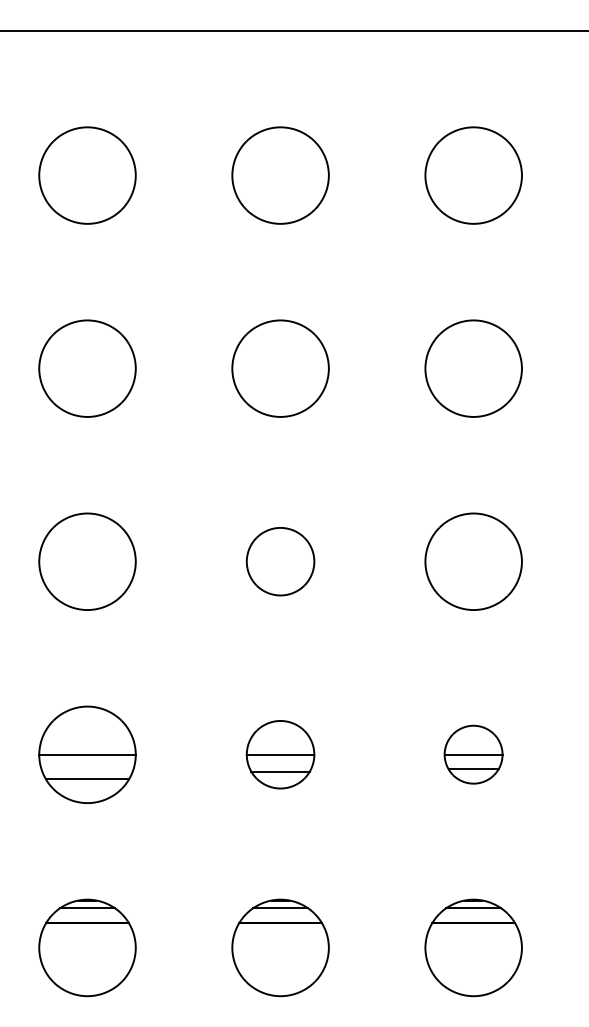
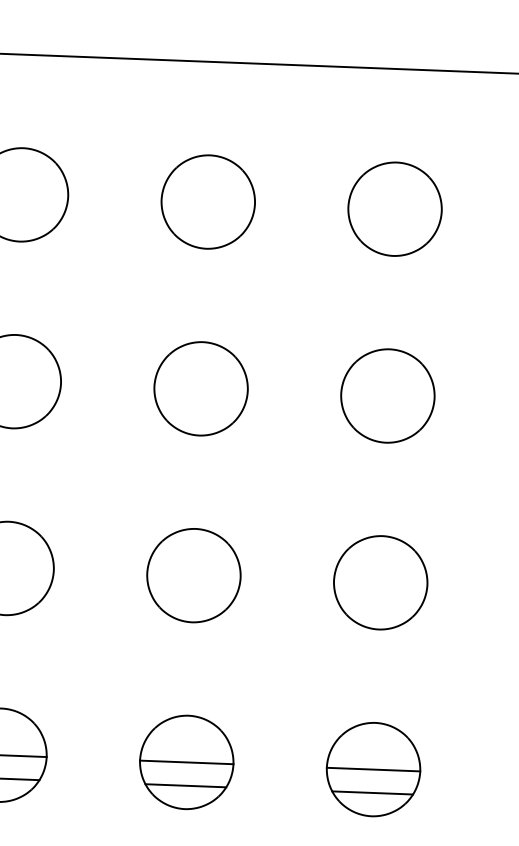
part: (280, 561) -> (193, 575), size x1.43
part: (280, 754) -> (186, 762), size x1.43
part: (473, 754) -> (373, 769), size x1.67

